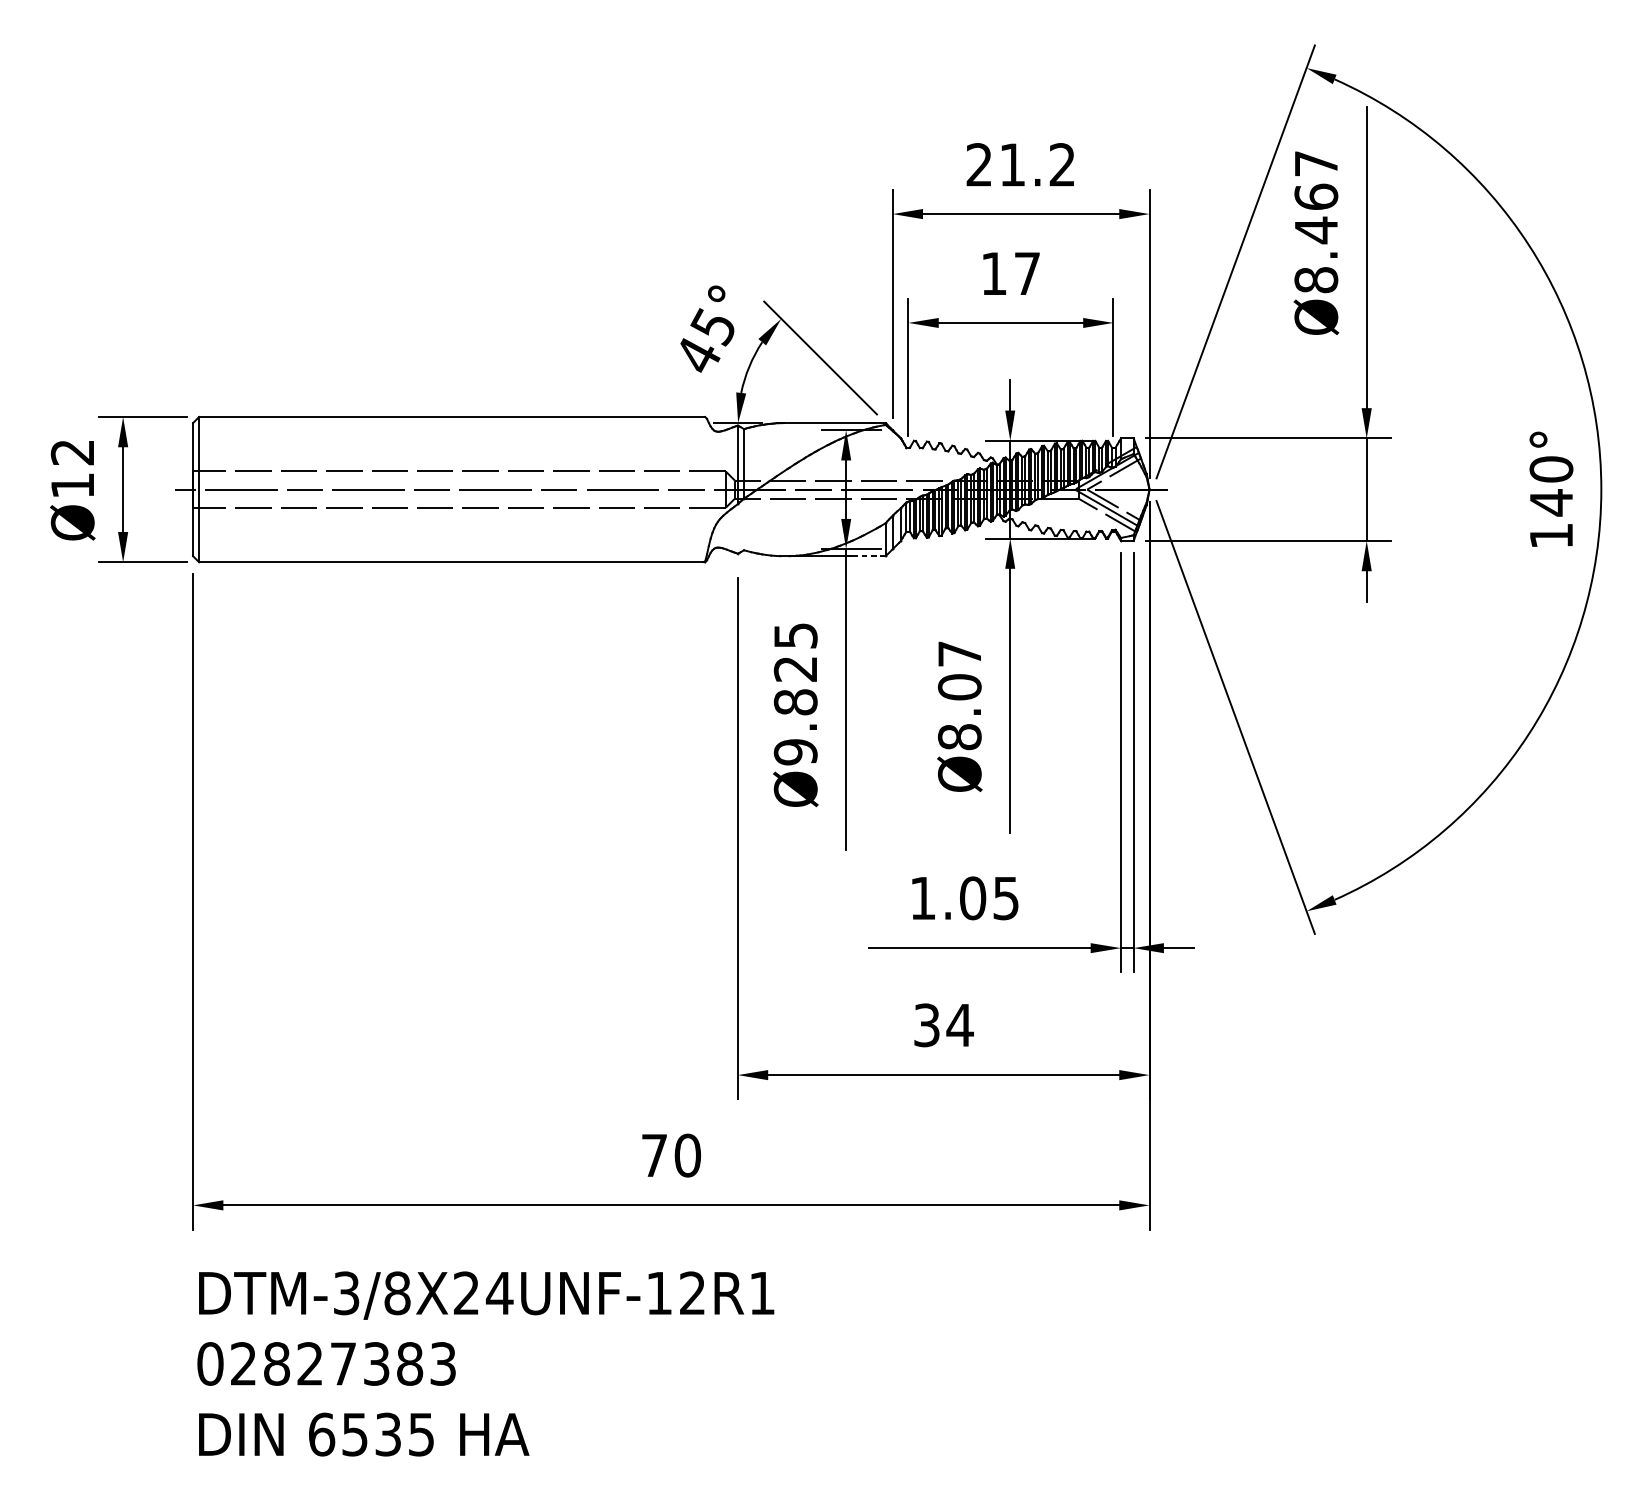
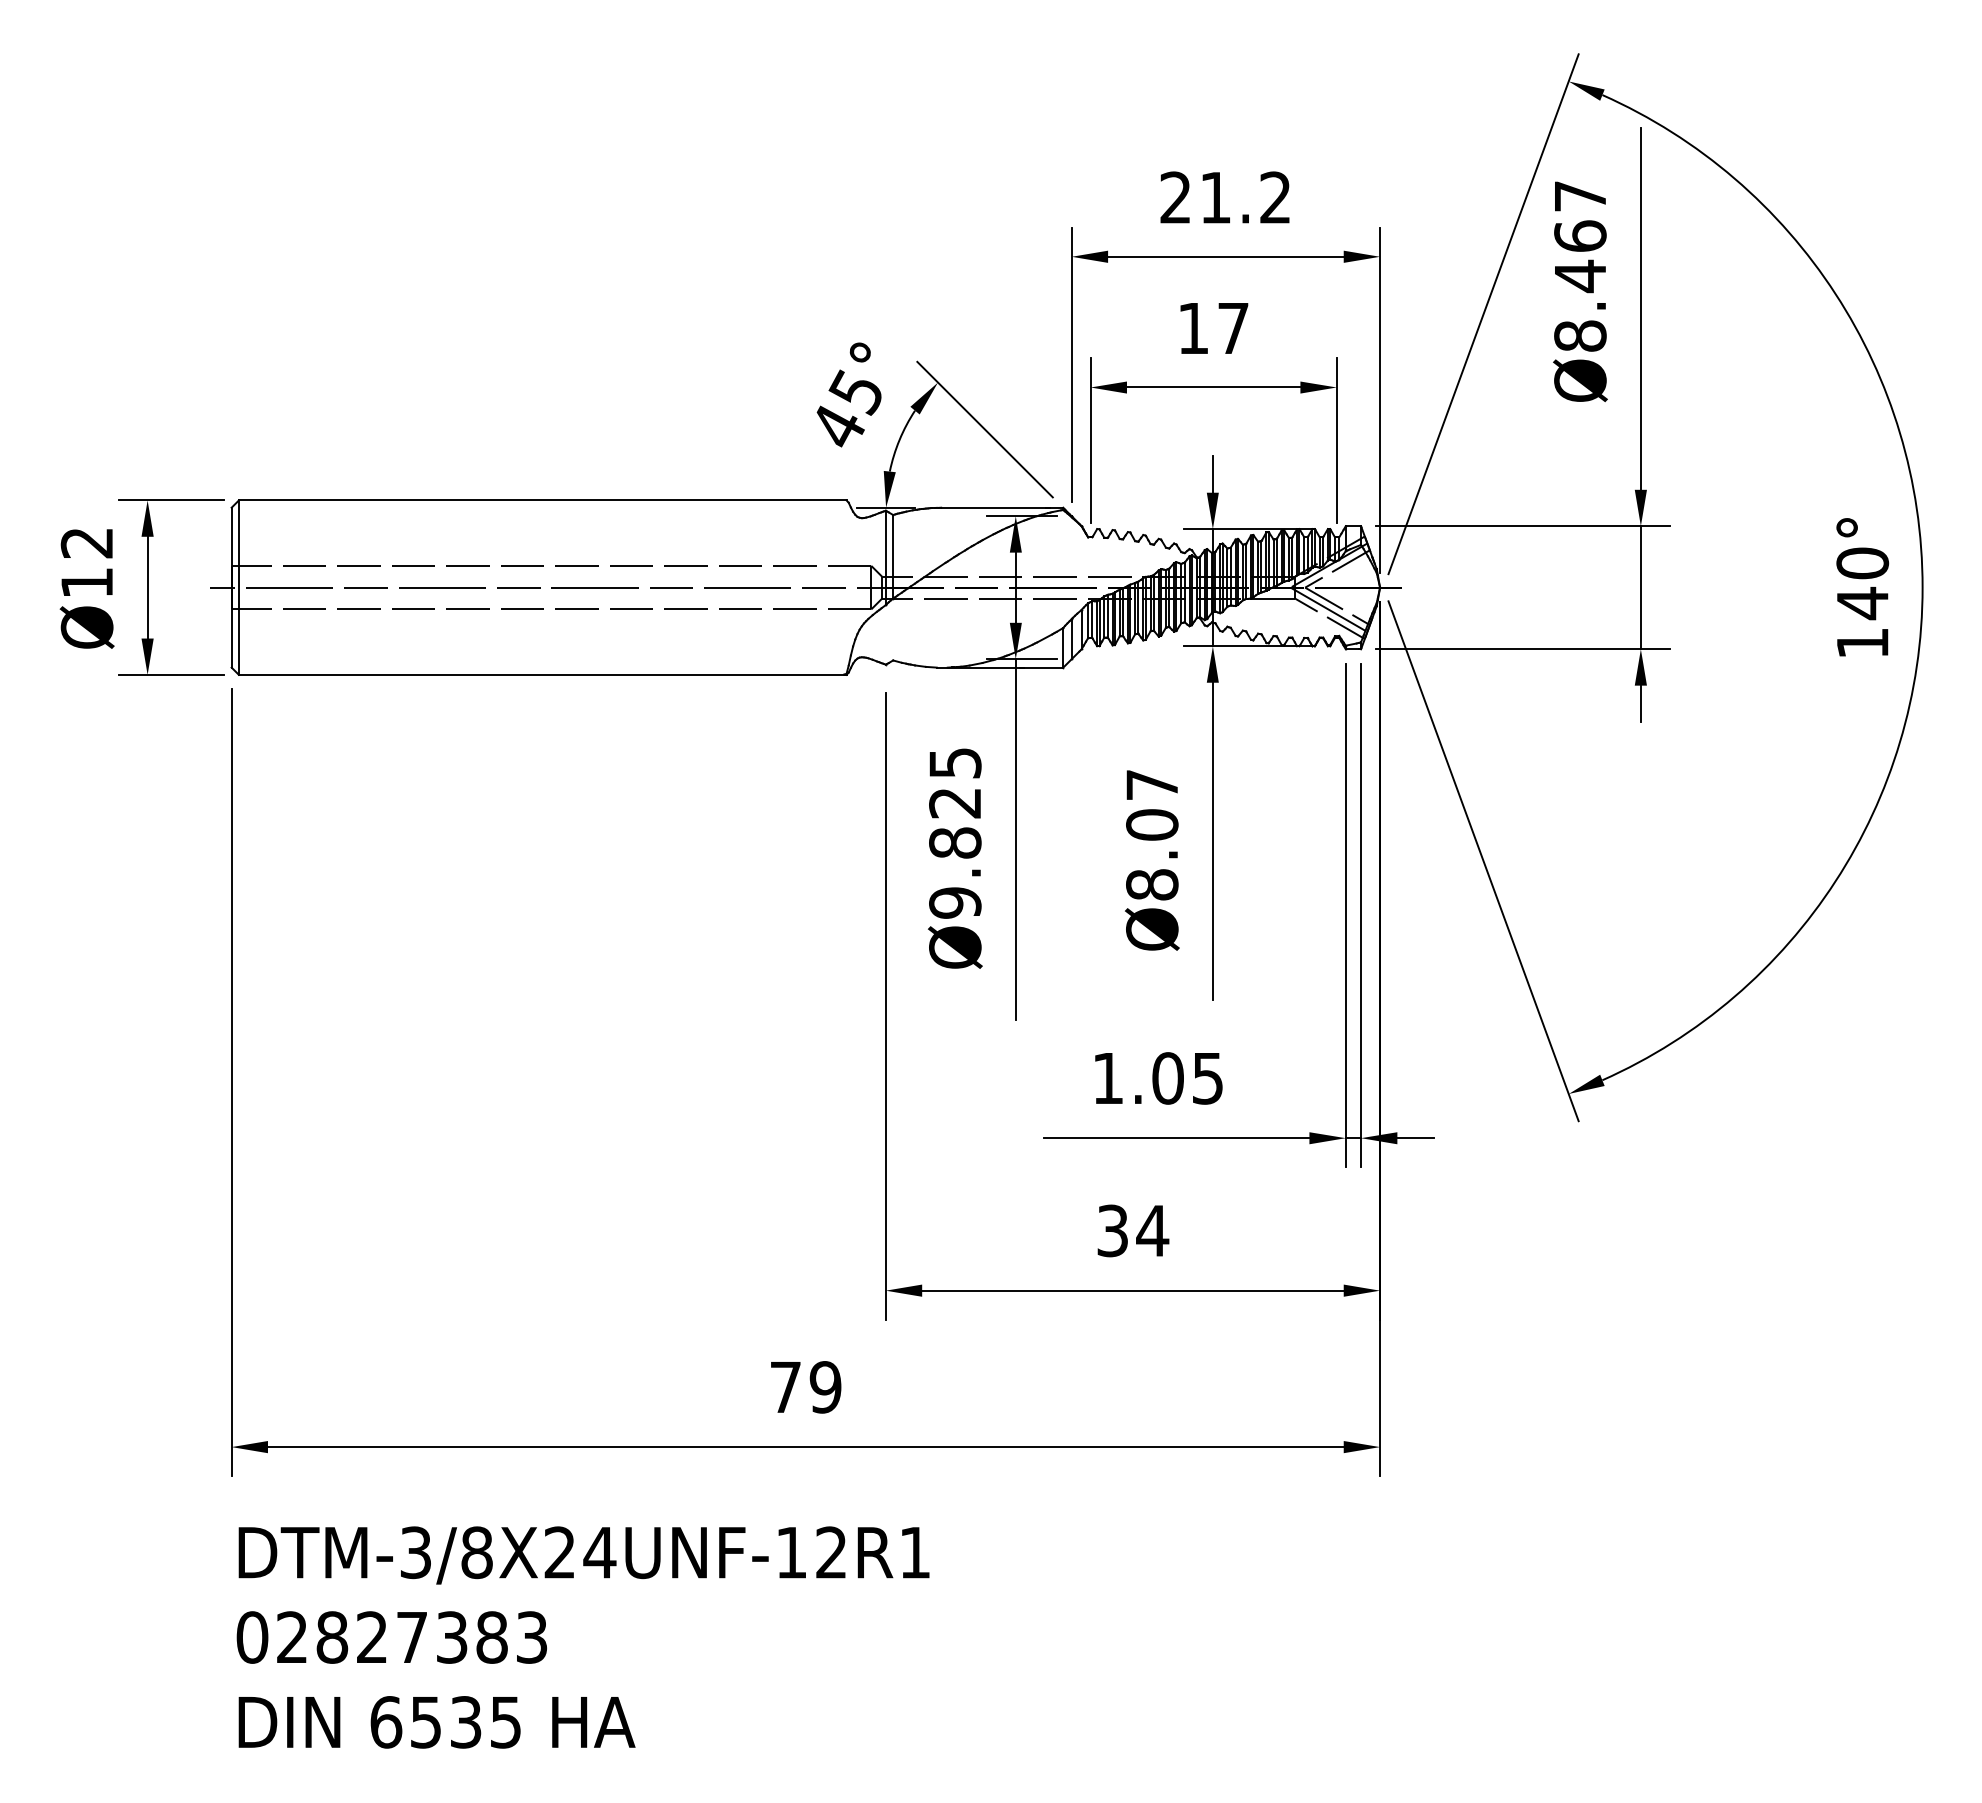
line: (869, 556) -> (1043, 667), dashed -> solid
text: (687, 1155) -> (825, 1387), 70 -> 79

